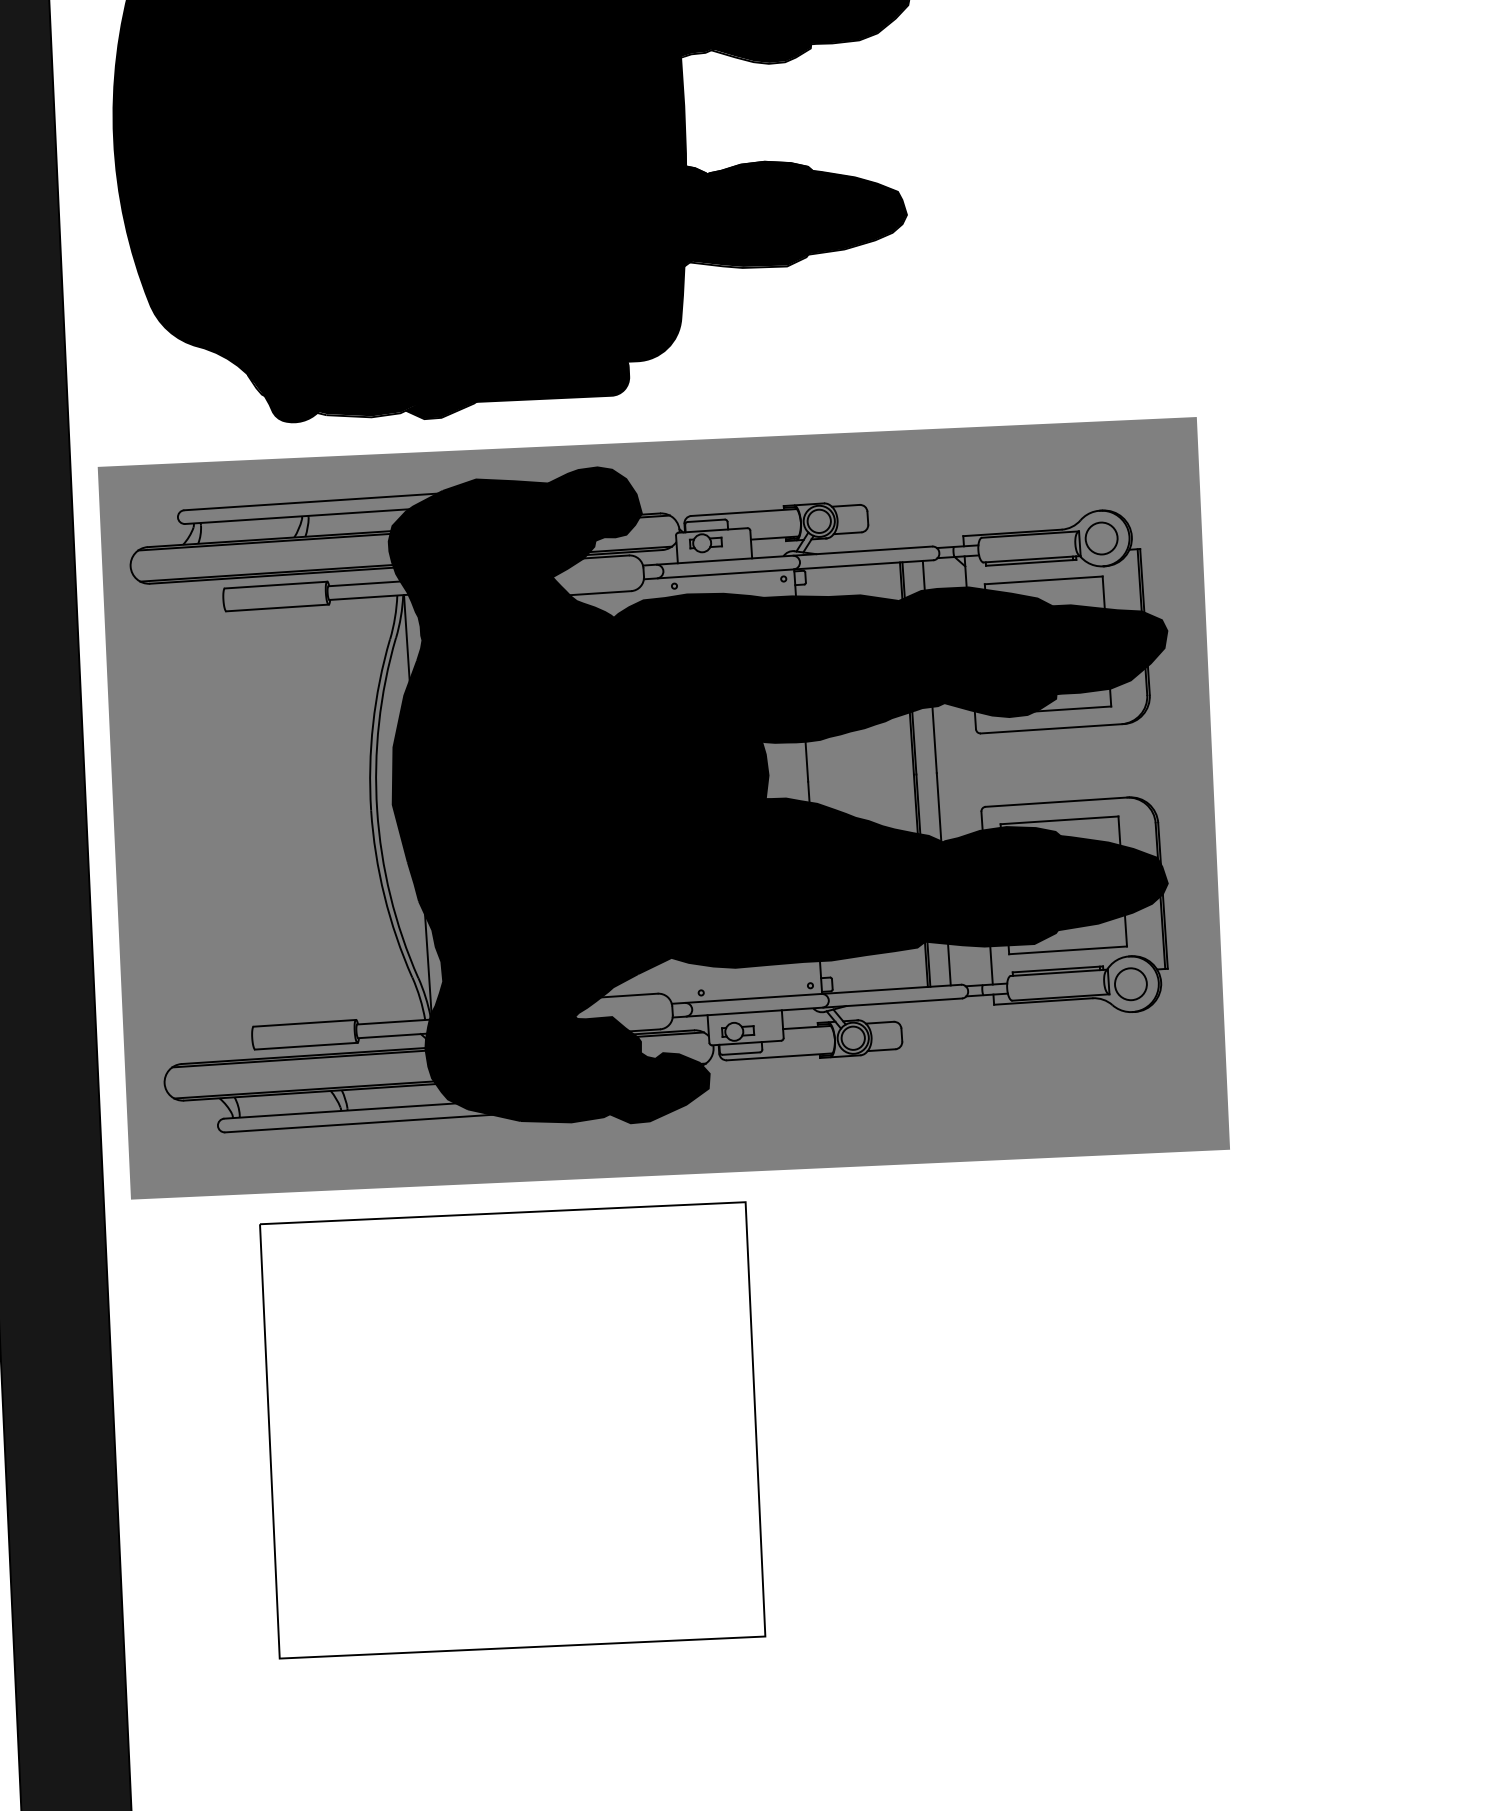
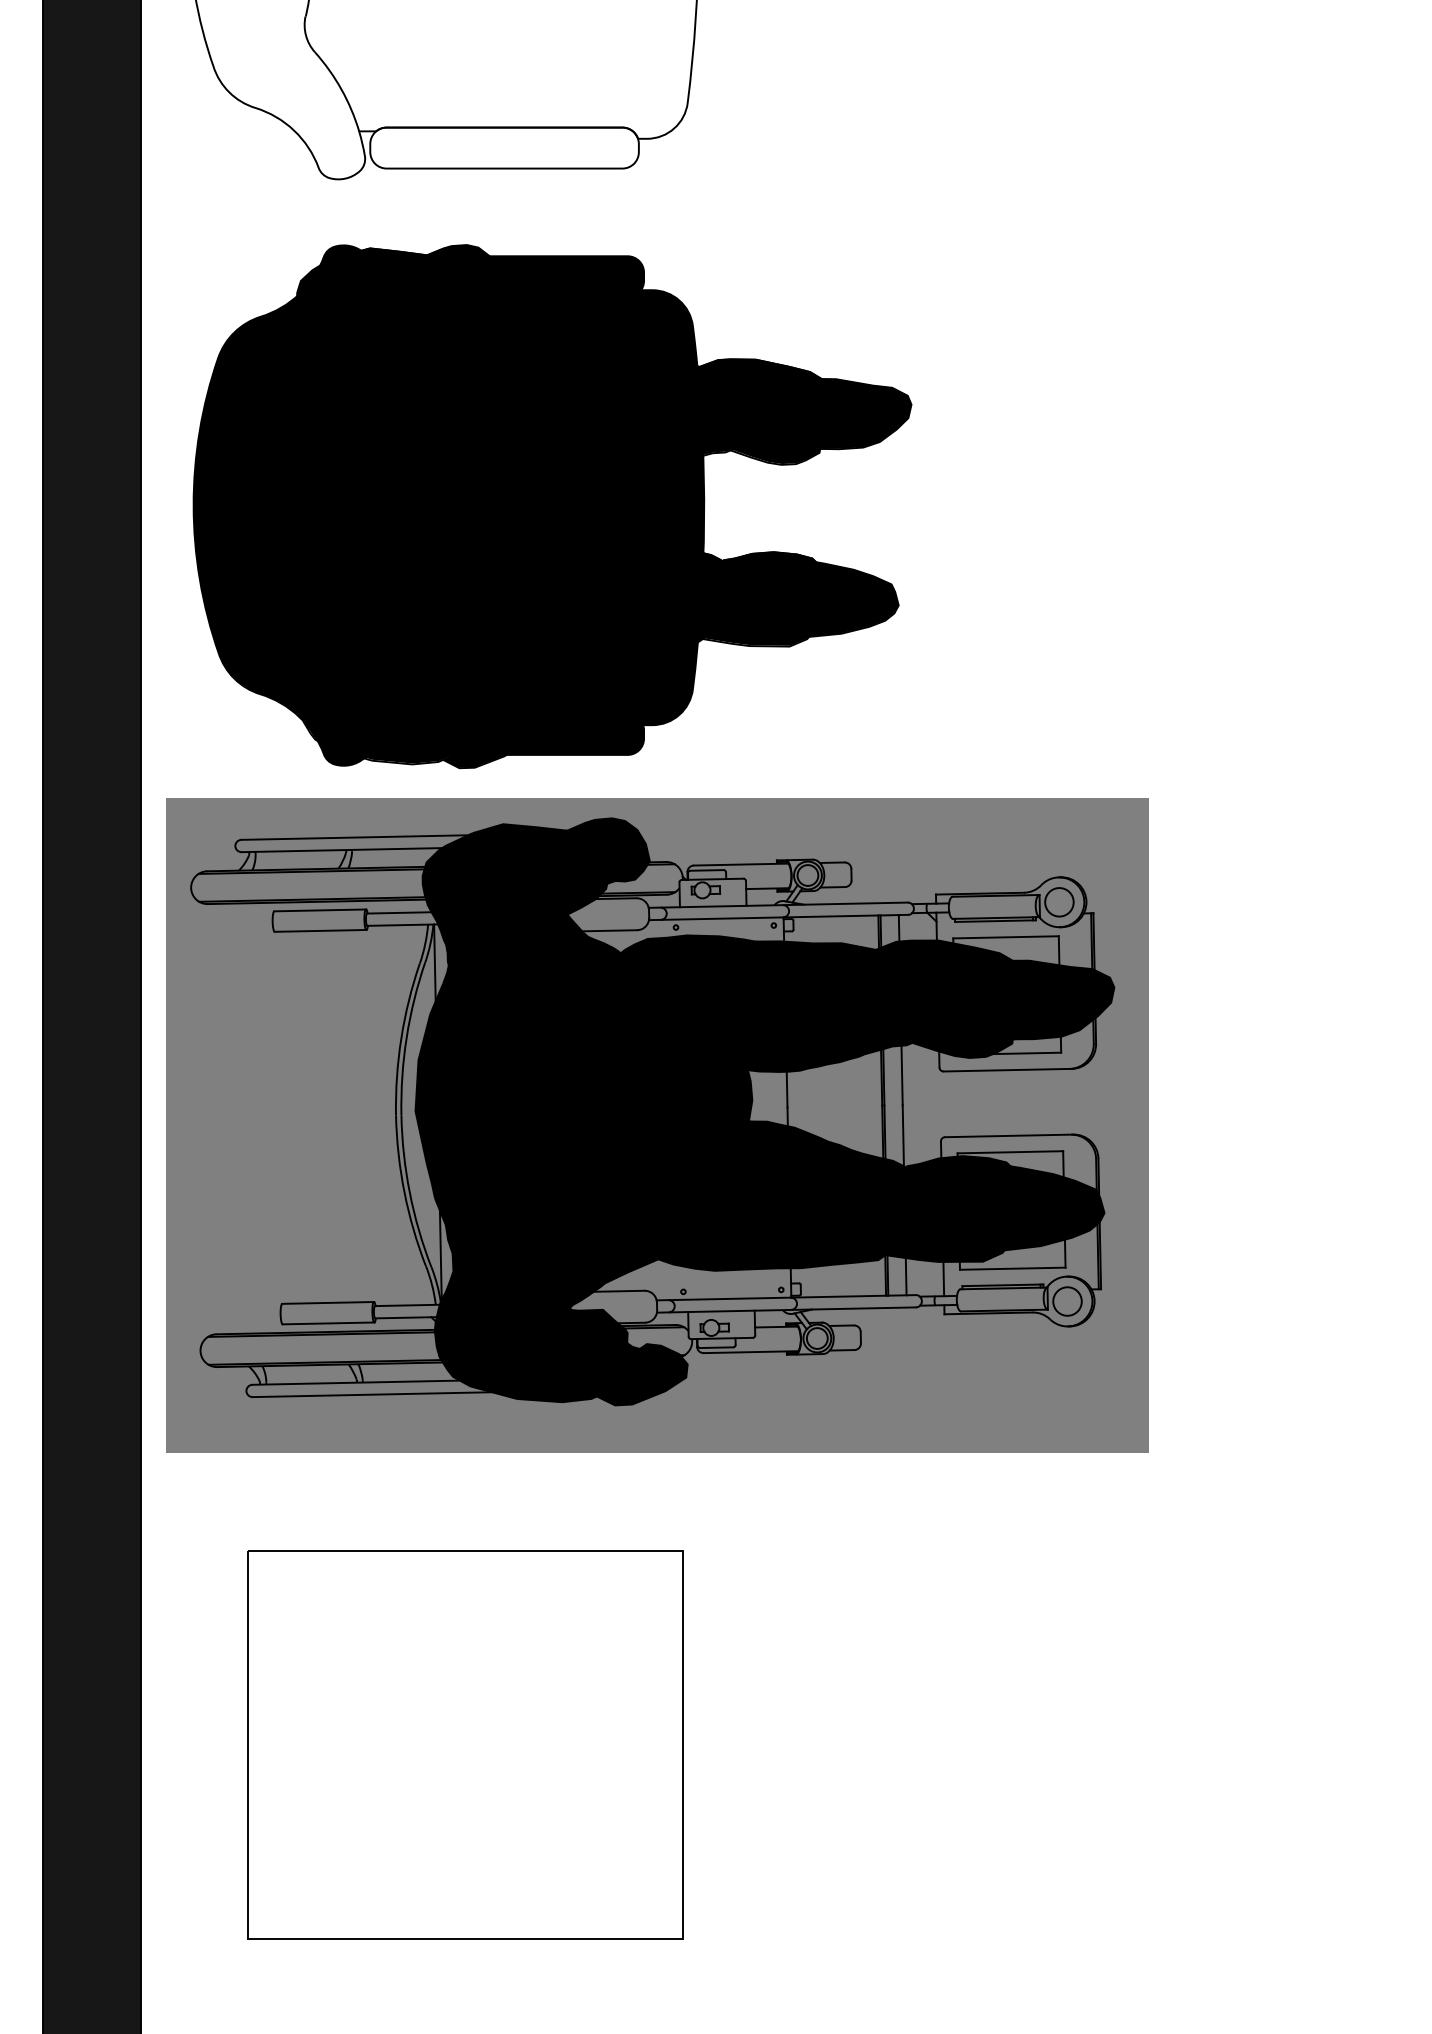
part: (512, 1429) -> (465, 1744), moved

